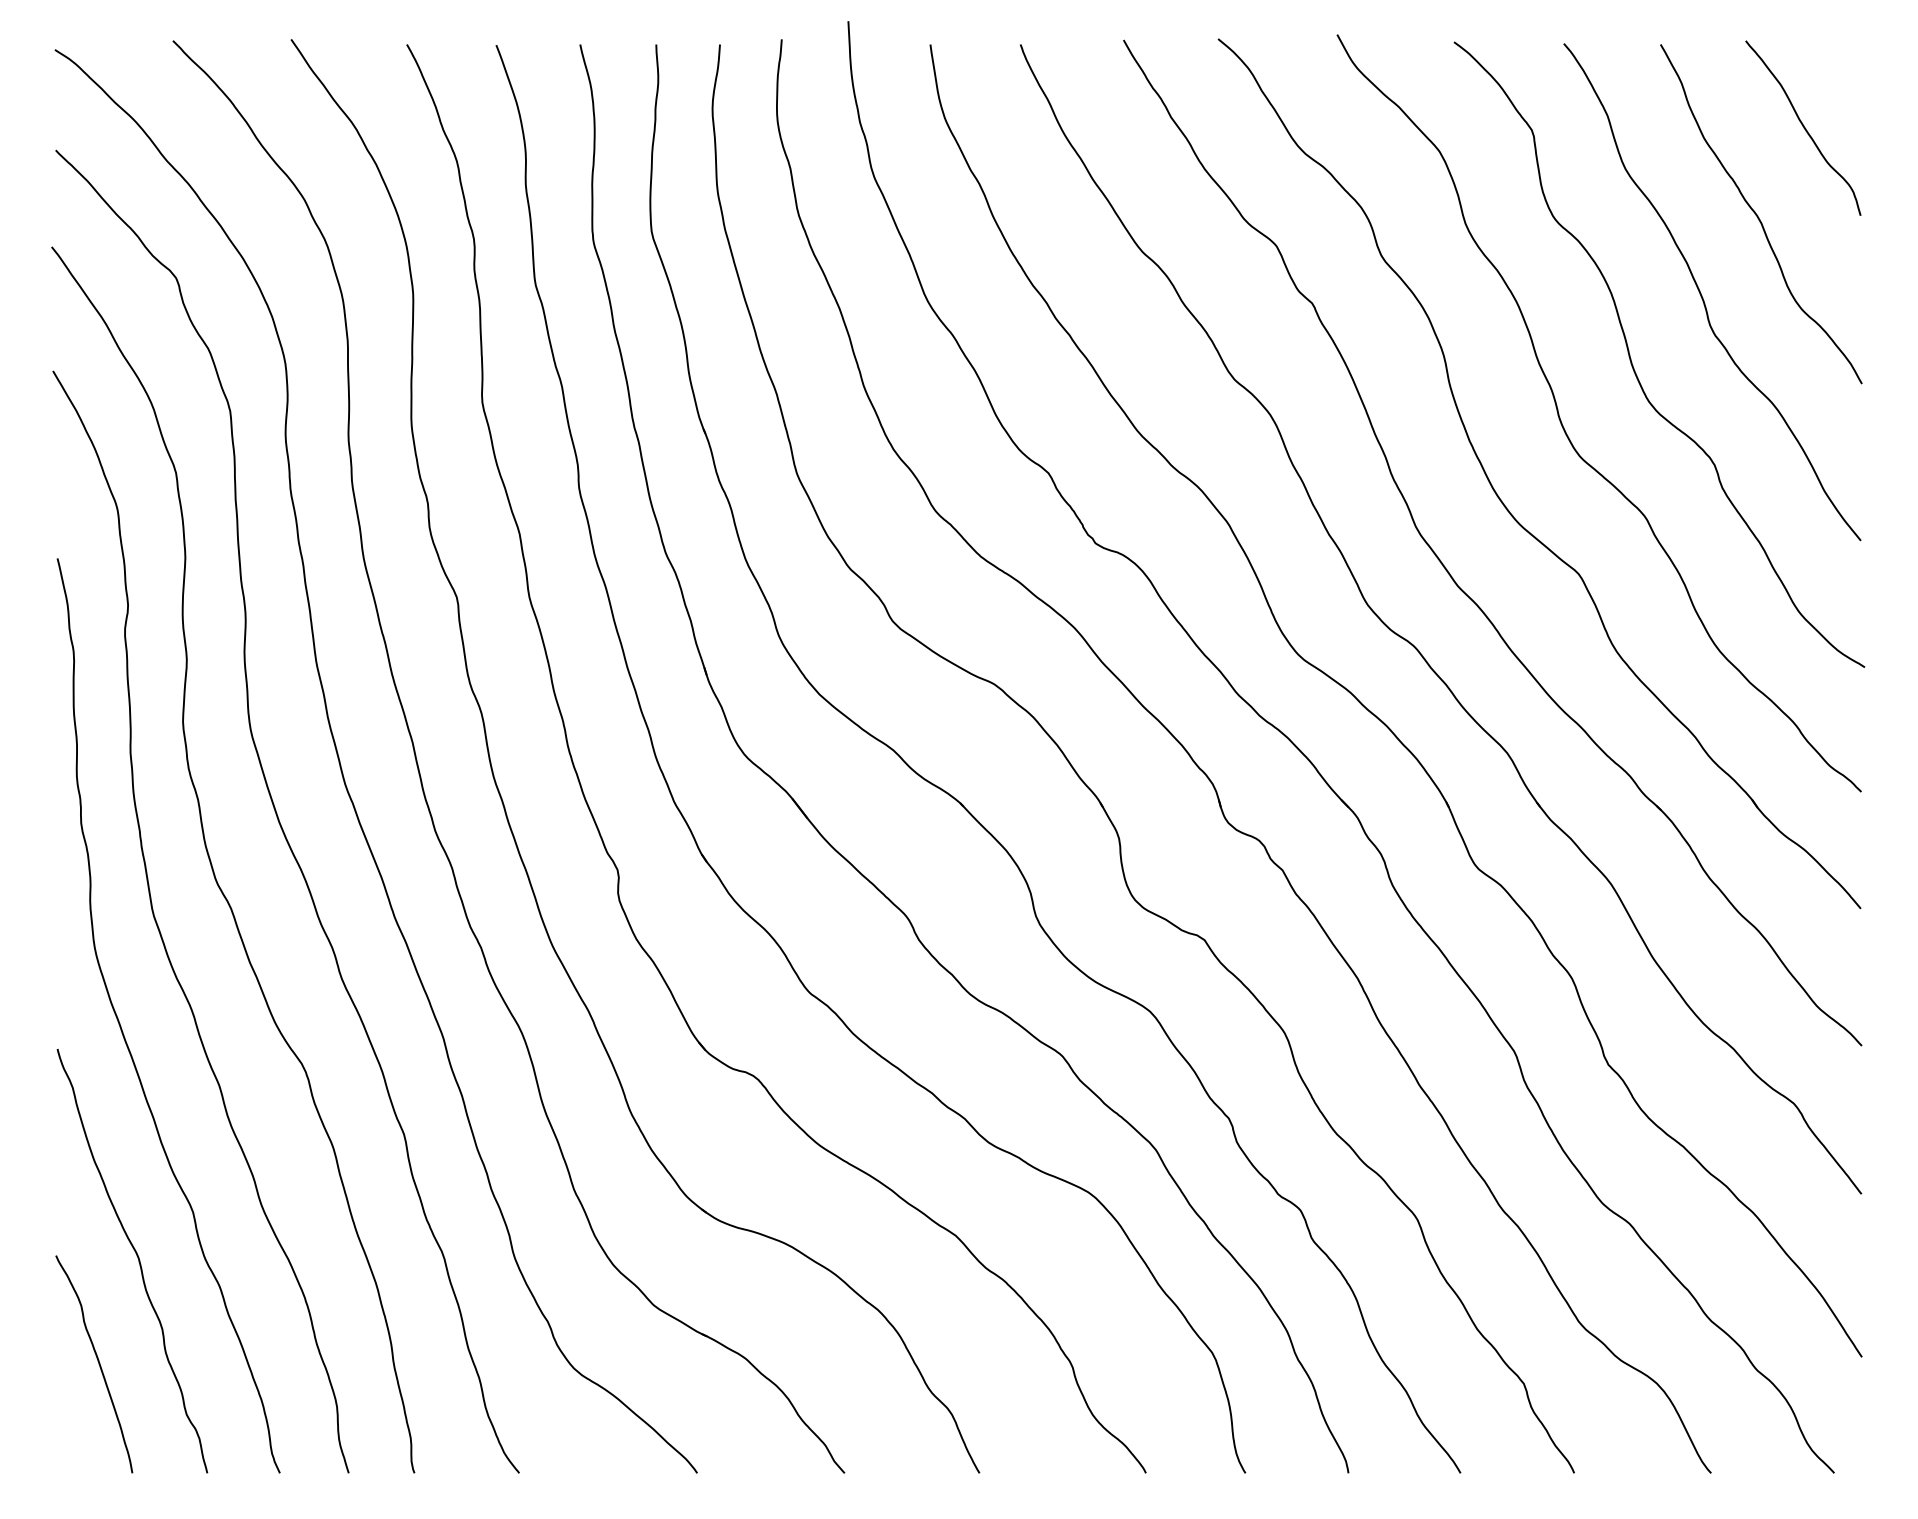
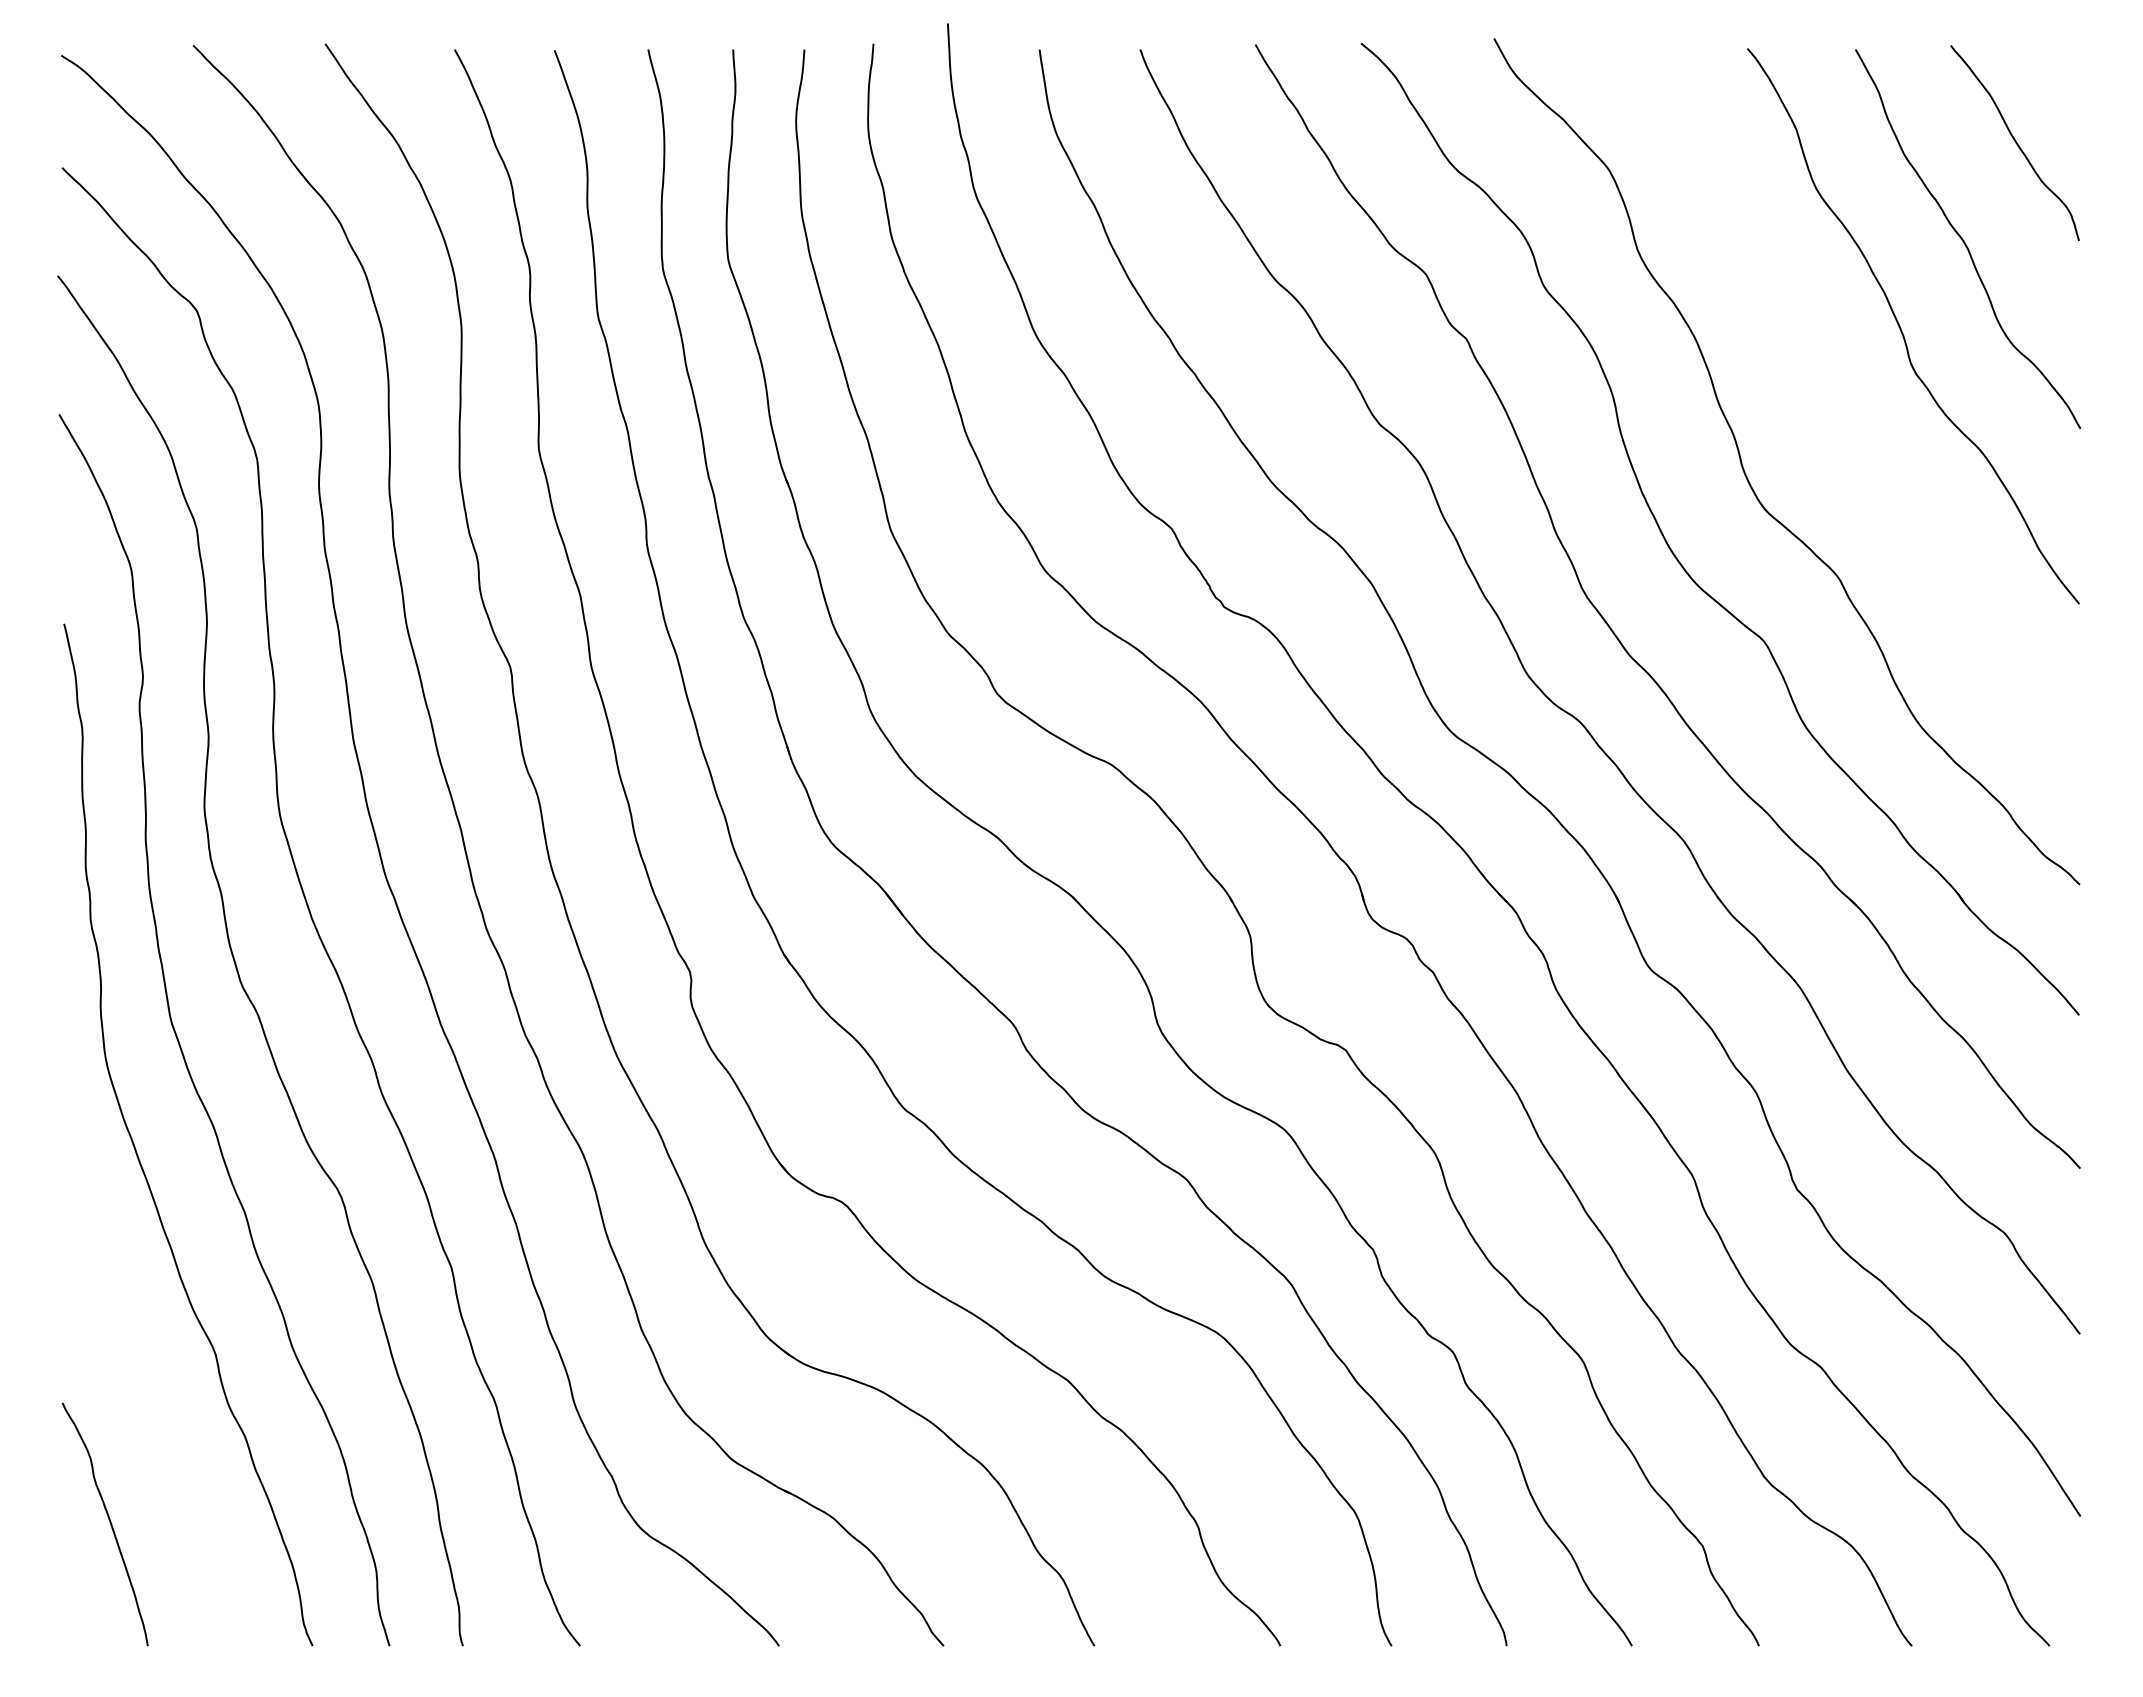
curve: (1631, 360) -> (1823, 402), removed
curve: (138, 1261) -> (154, 1409), removed

